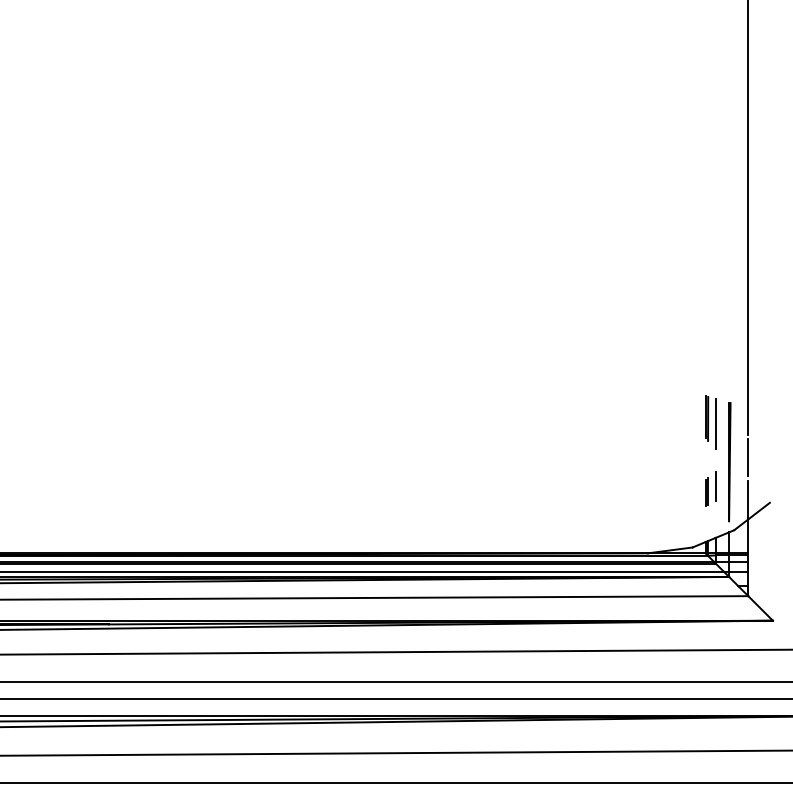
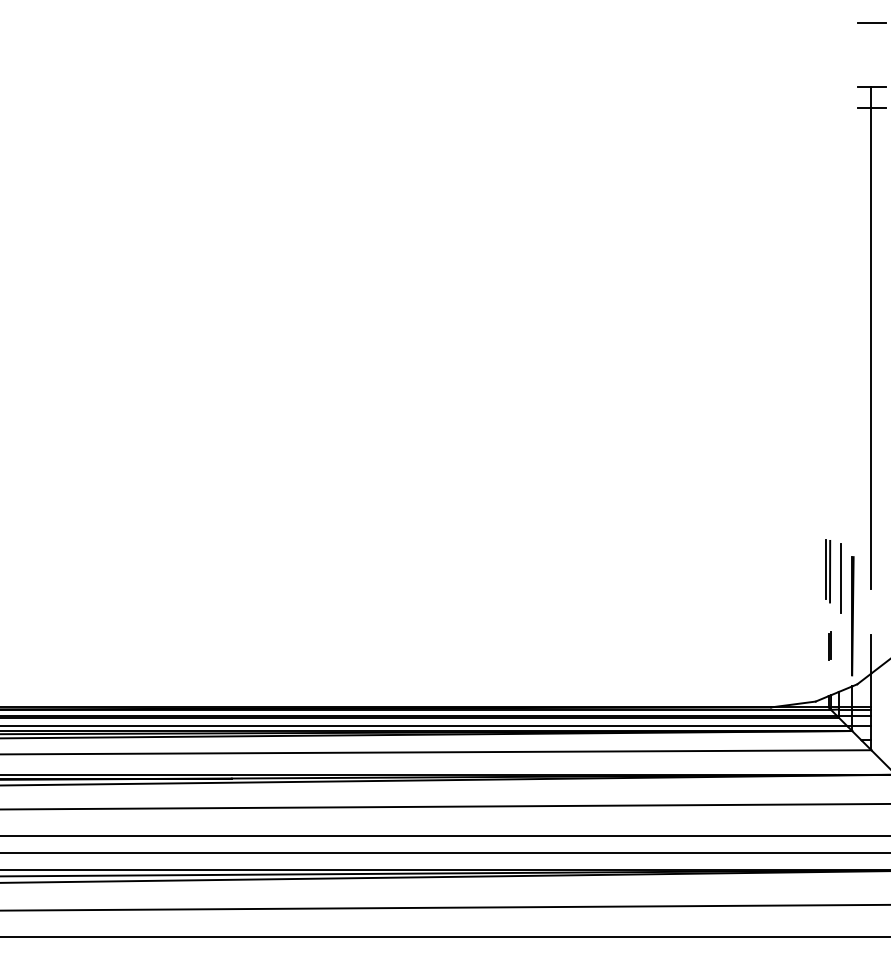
part: (710, 422) -> (833, 576), size x1.4
line: (748, 456) -> (871, 610), removed
line: (715, 486) -> (838, 640), removed

